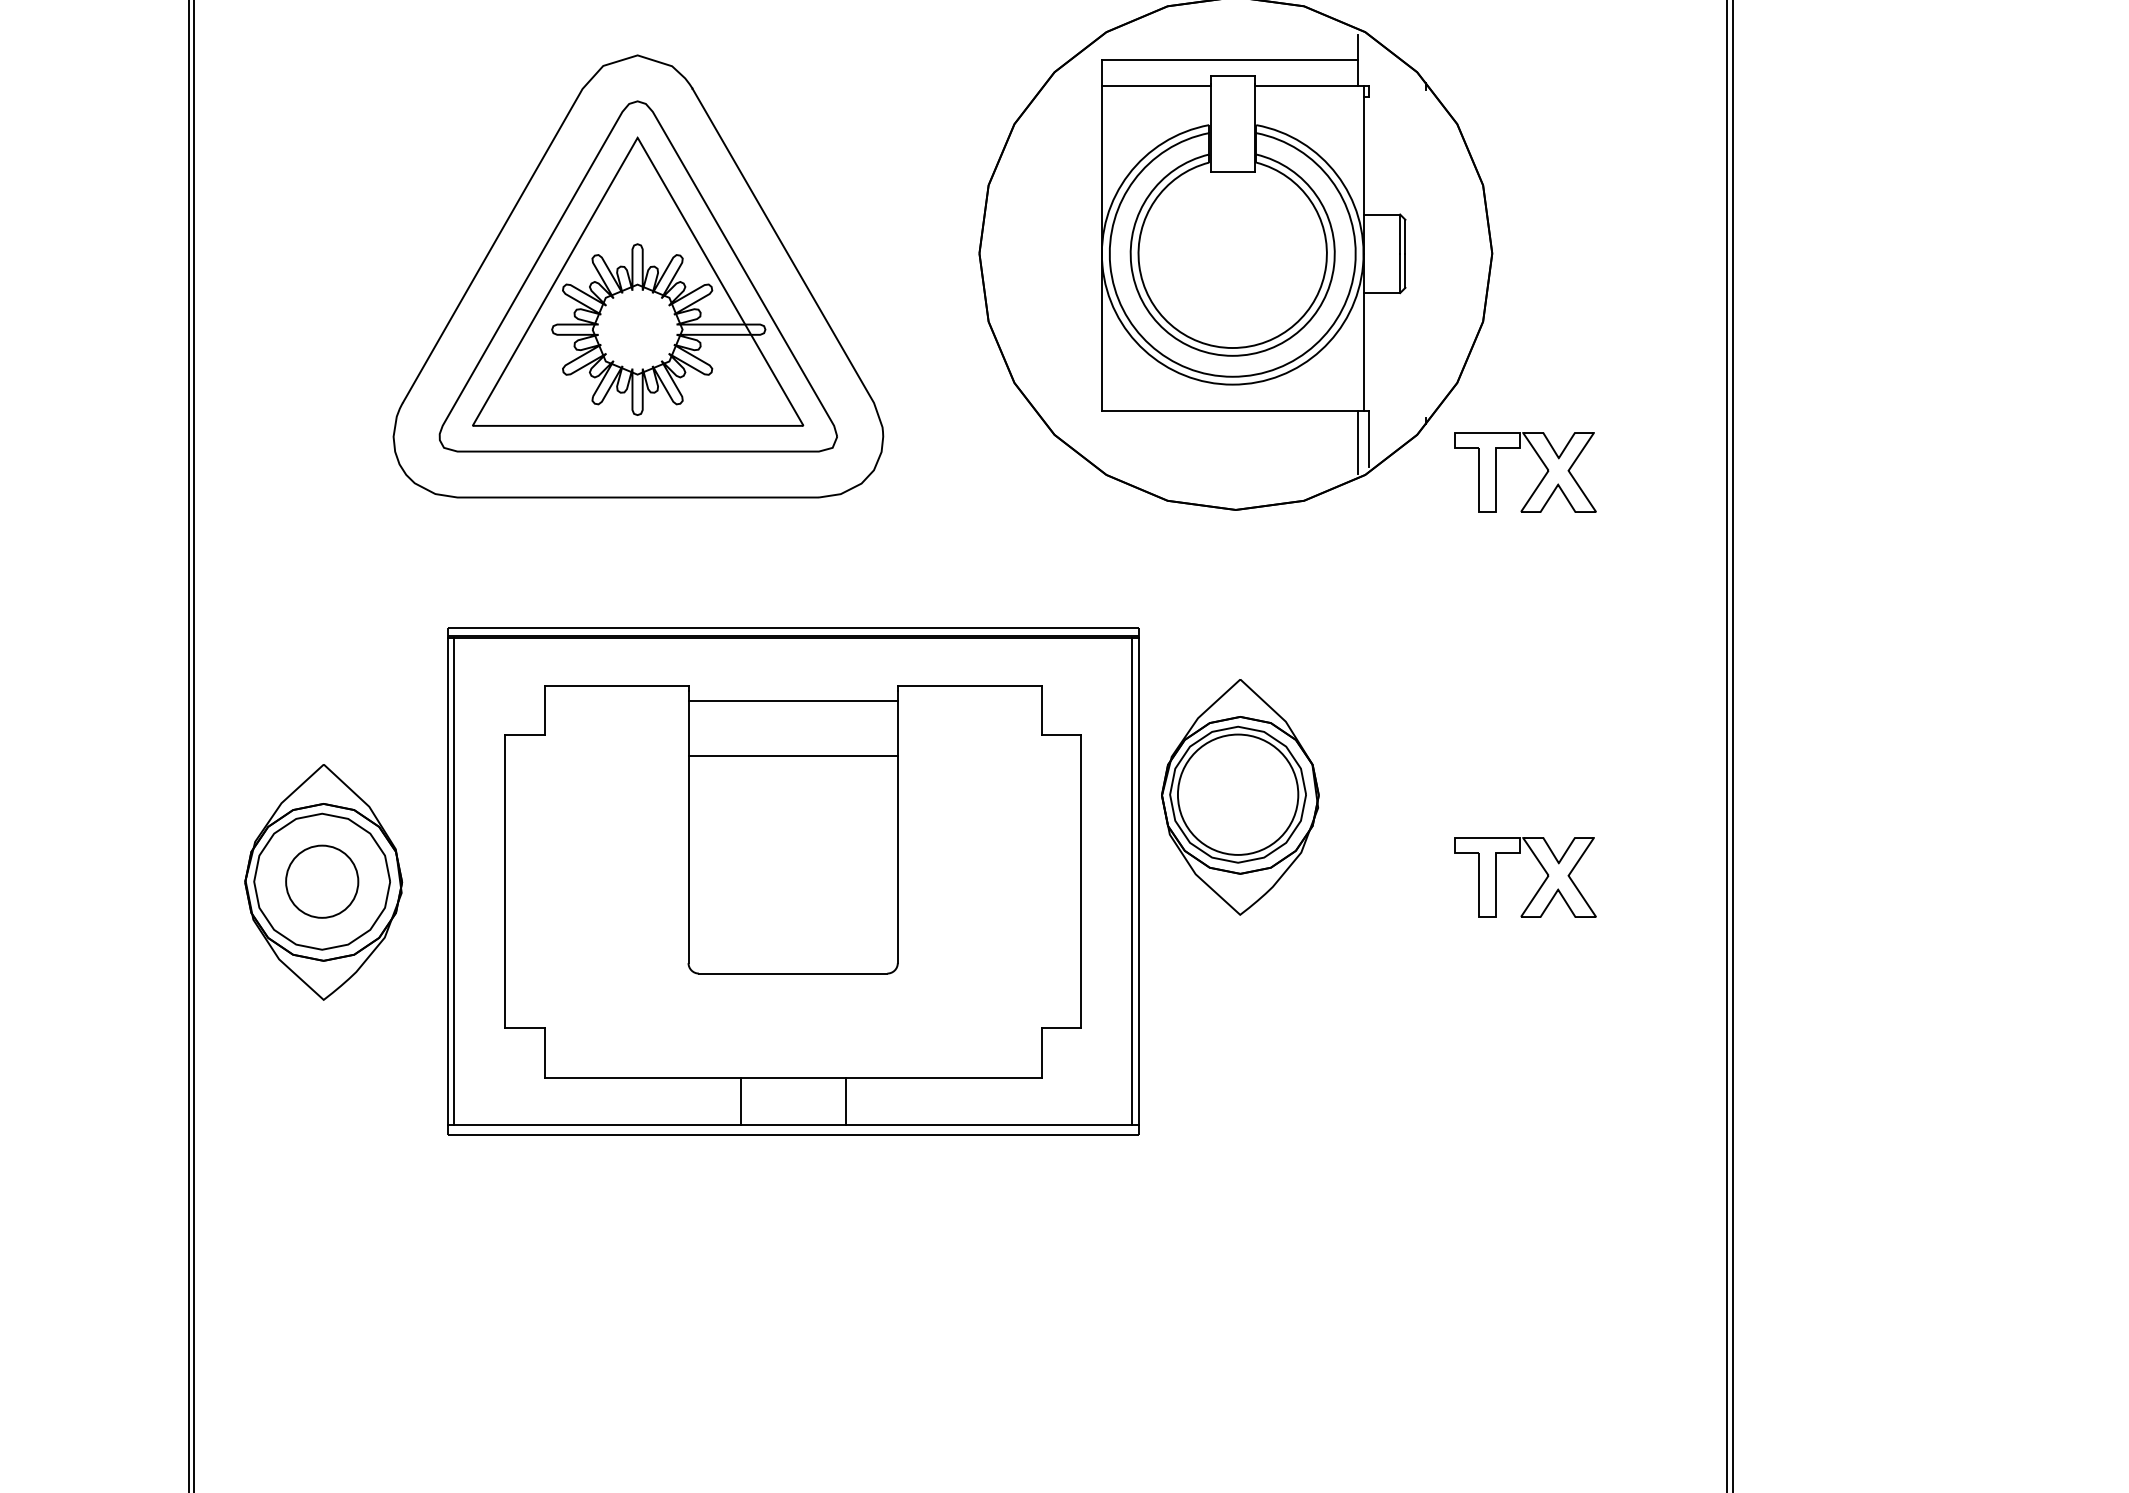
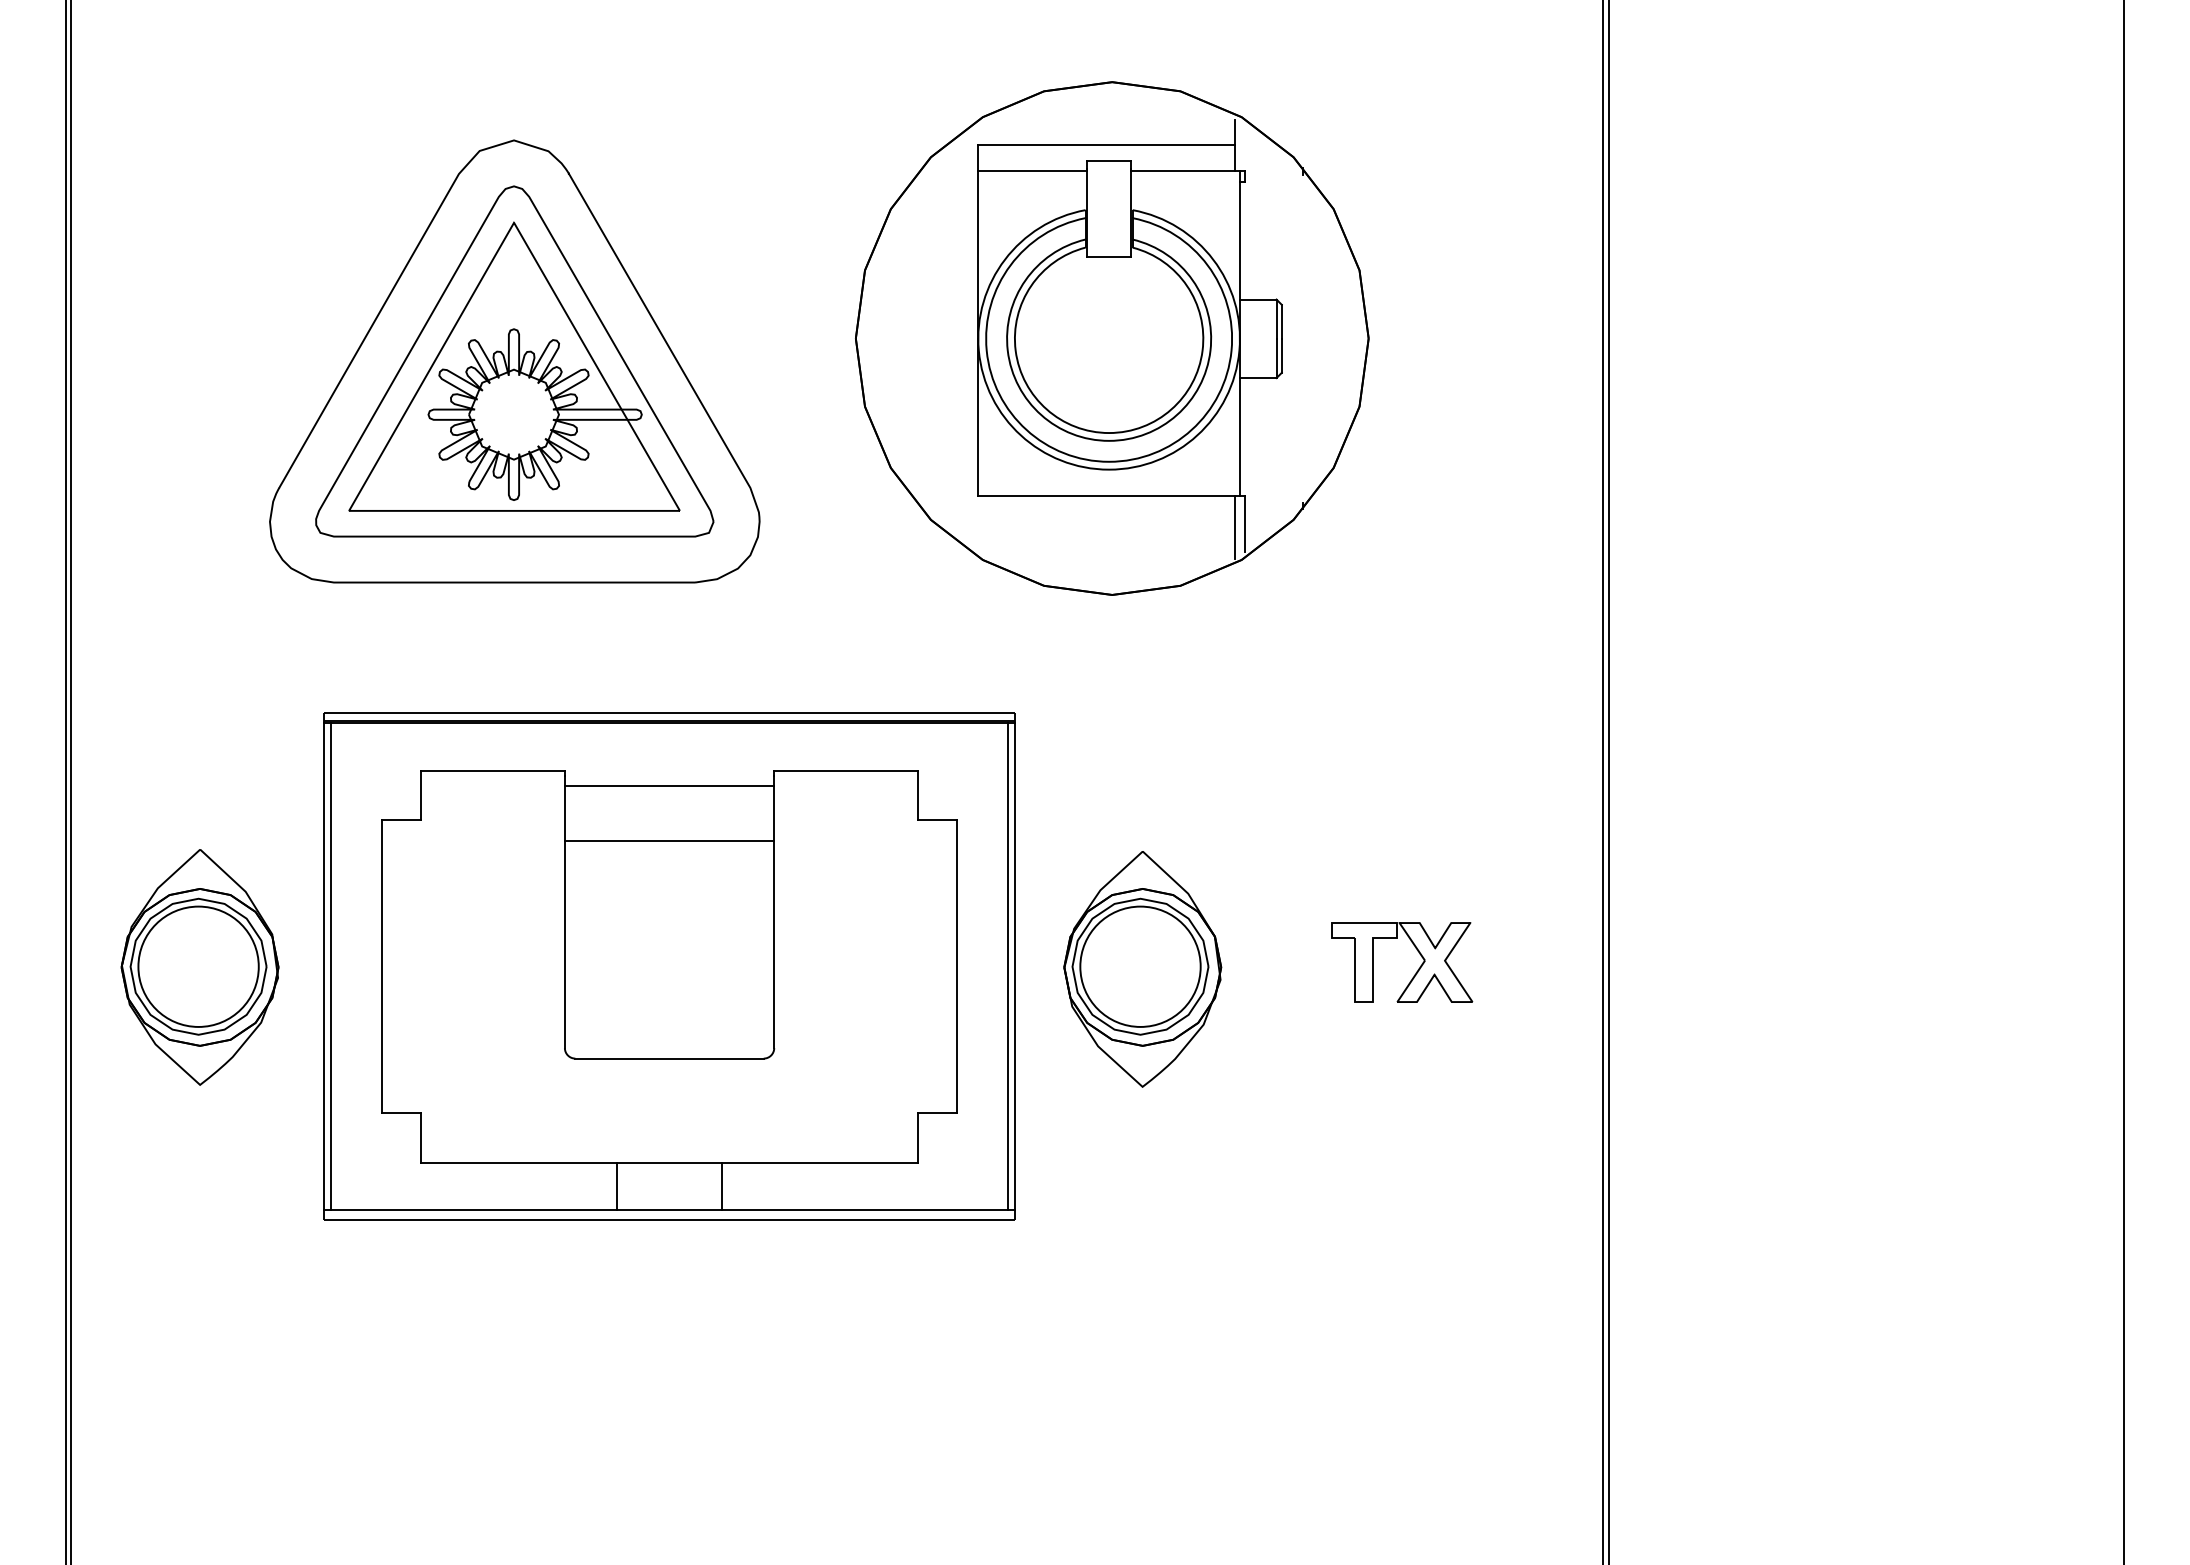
part: (1540, 481) -> (1416, 566), removed
part: (1240, 797) -> (1142, 969), moved
circle: (322, 881) -> (198, 966), size x1.67

